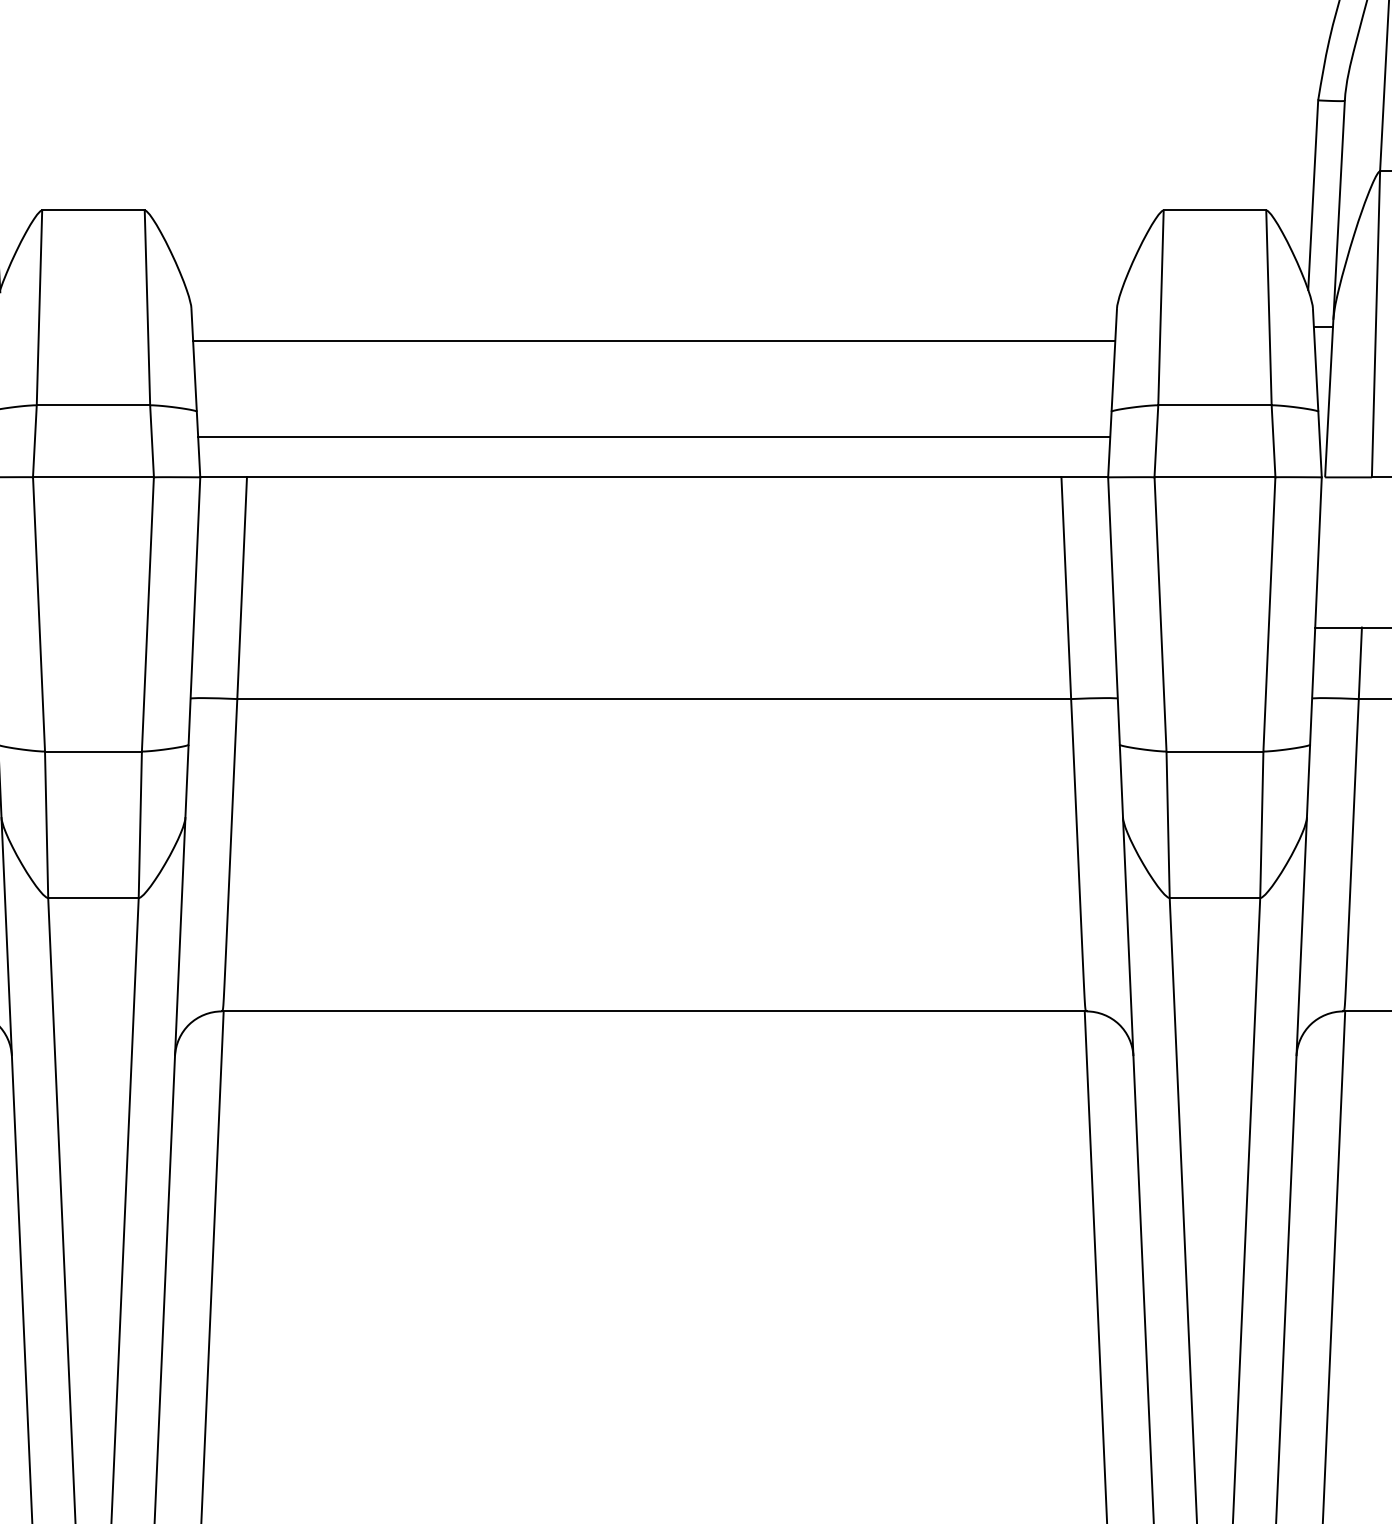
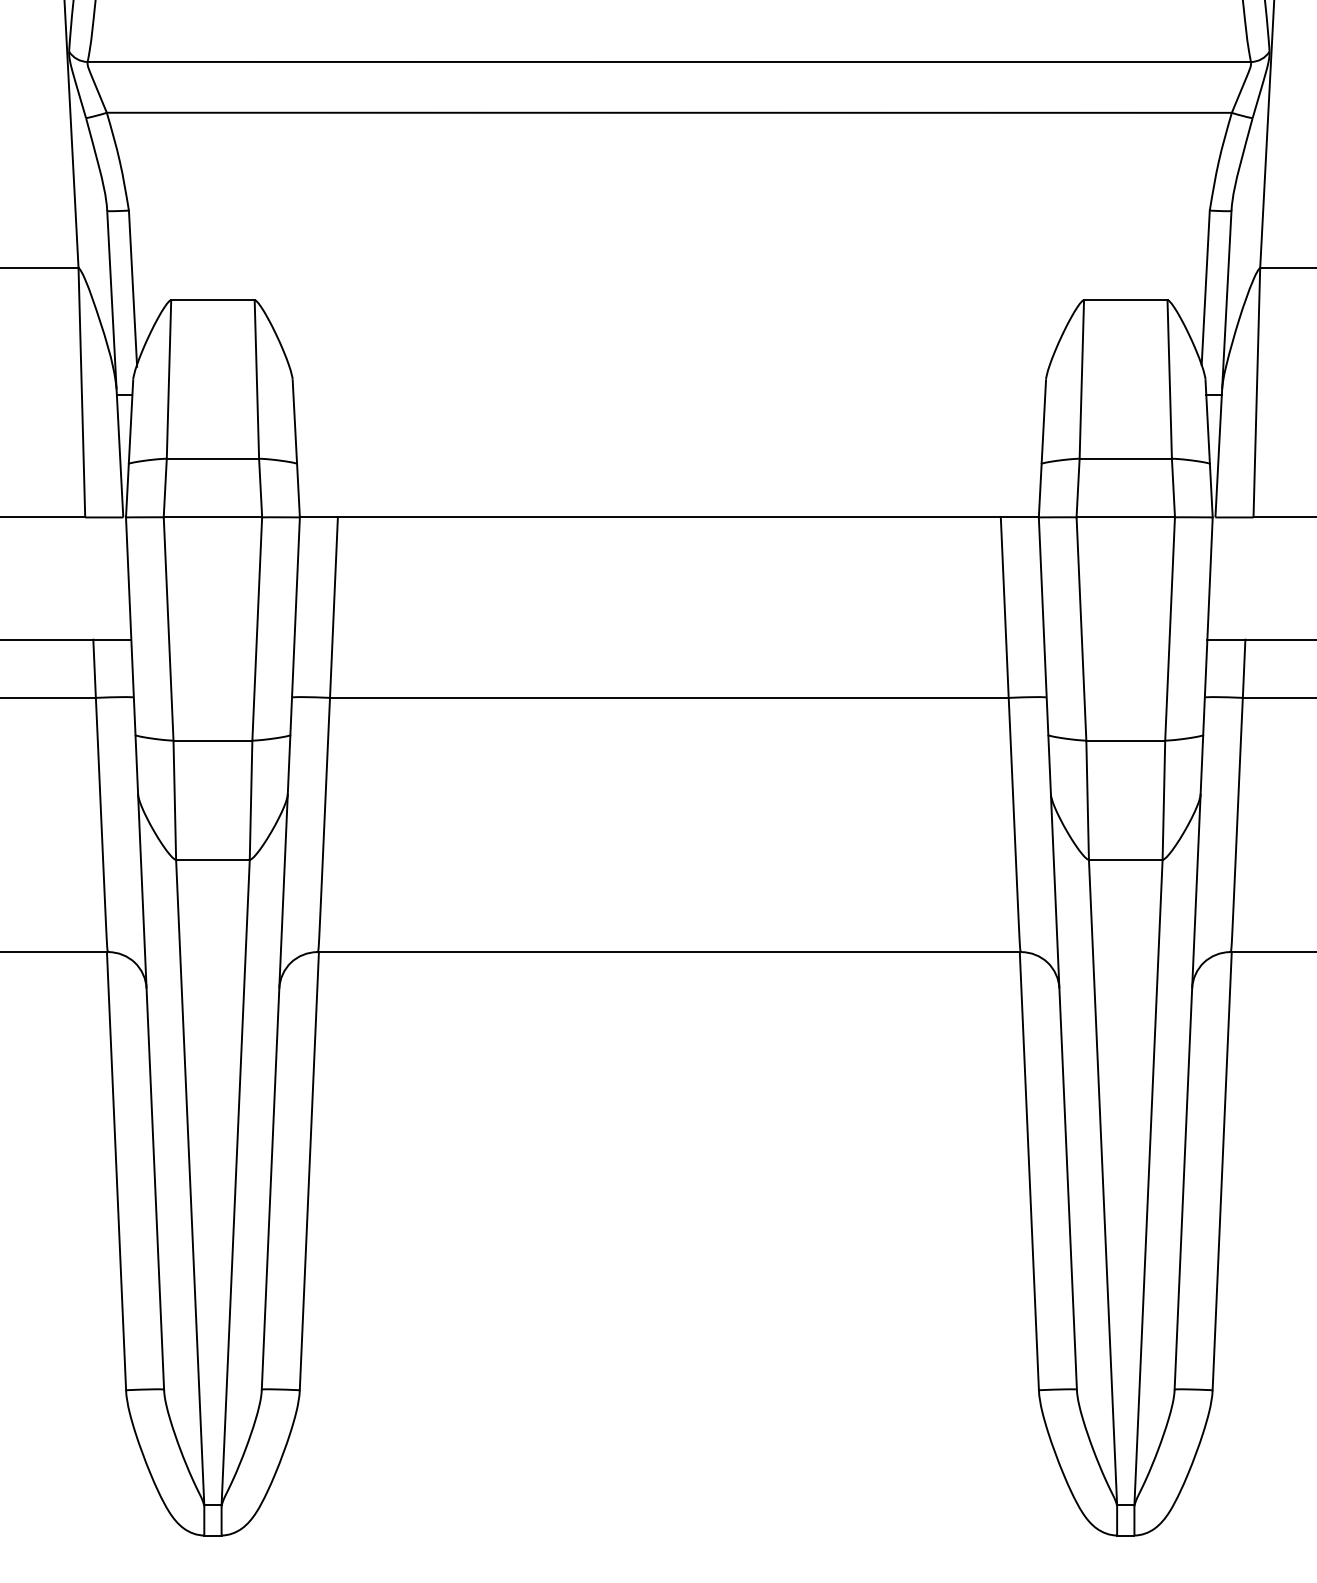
line: (654, 341) -> (669, 406), removed
line: (654, 436) -> (669, 484), removed

